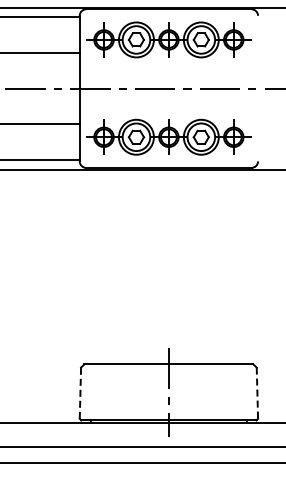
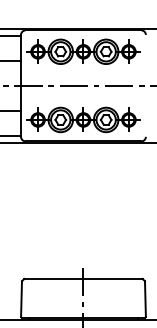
line: (80, 393) -> (21, 299), dashed -> solid
line: (257, 393) -> (145, 299), dashed -> solid

